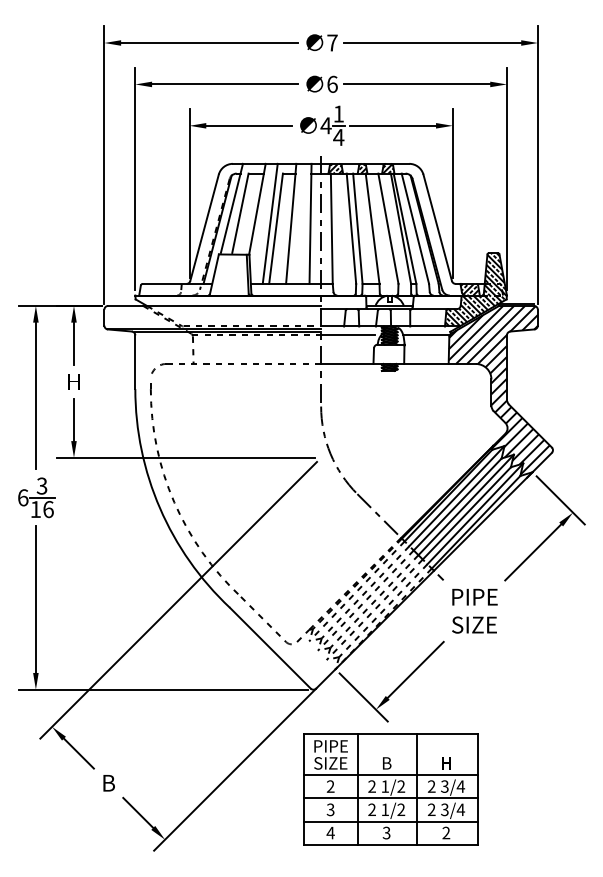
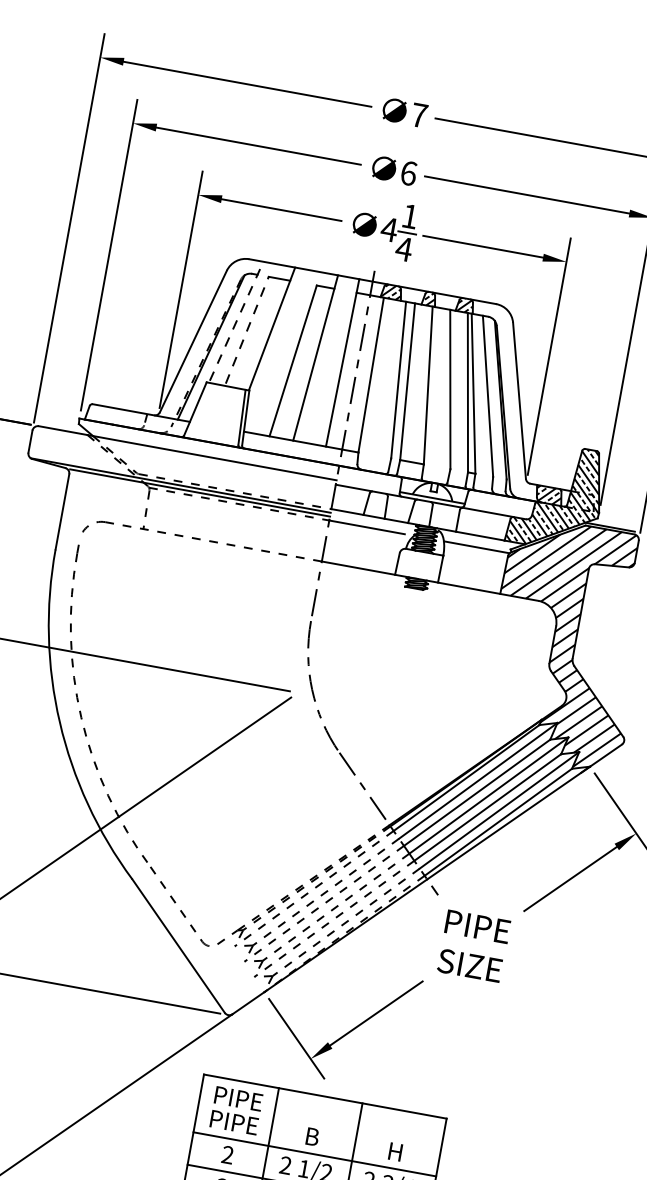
line: (231, 208) -> (236, 321), solid -> dashed
line: (240, 212) -> (247, 329), solid -> dashed
line: (269, 223) -> (285, 351), removed
text: (330, 763) -> (233, 1122), SIZE -> PIPE

